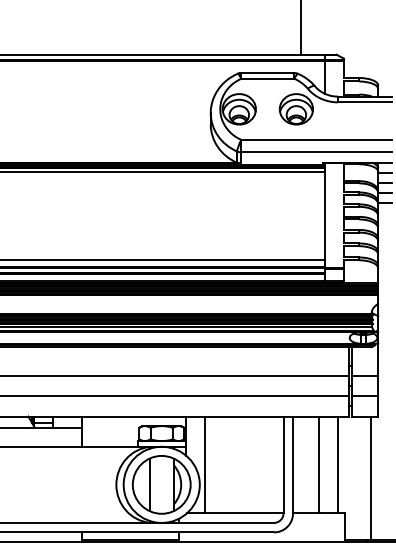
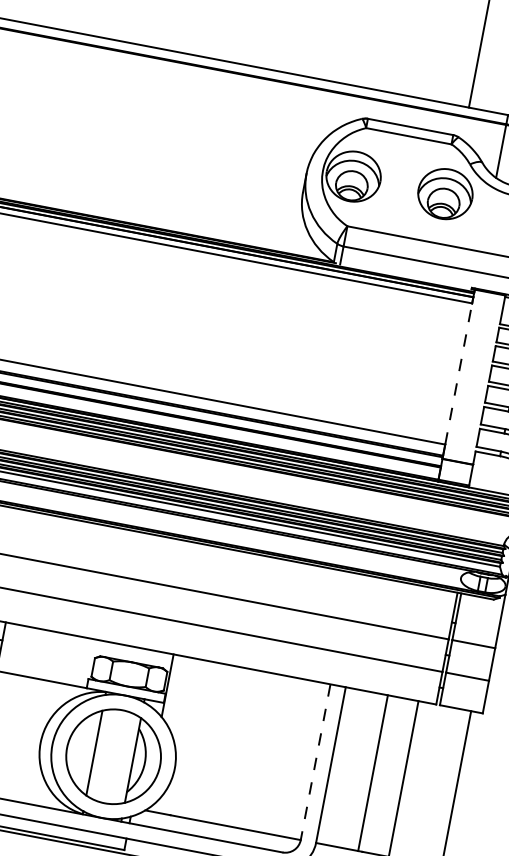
line: (324, 215) -> (458, 373), solid -> dashed
line: (205, 464) -> (190, 737), removed
line: (283, 465) -> (315, 763), solid -> dashed

